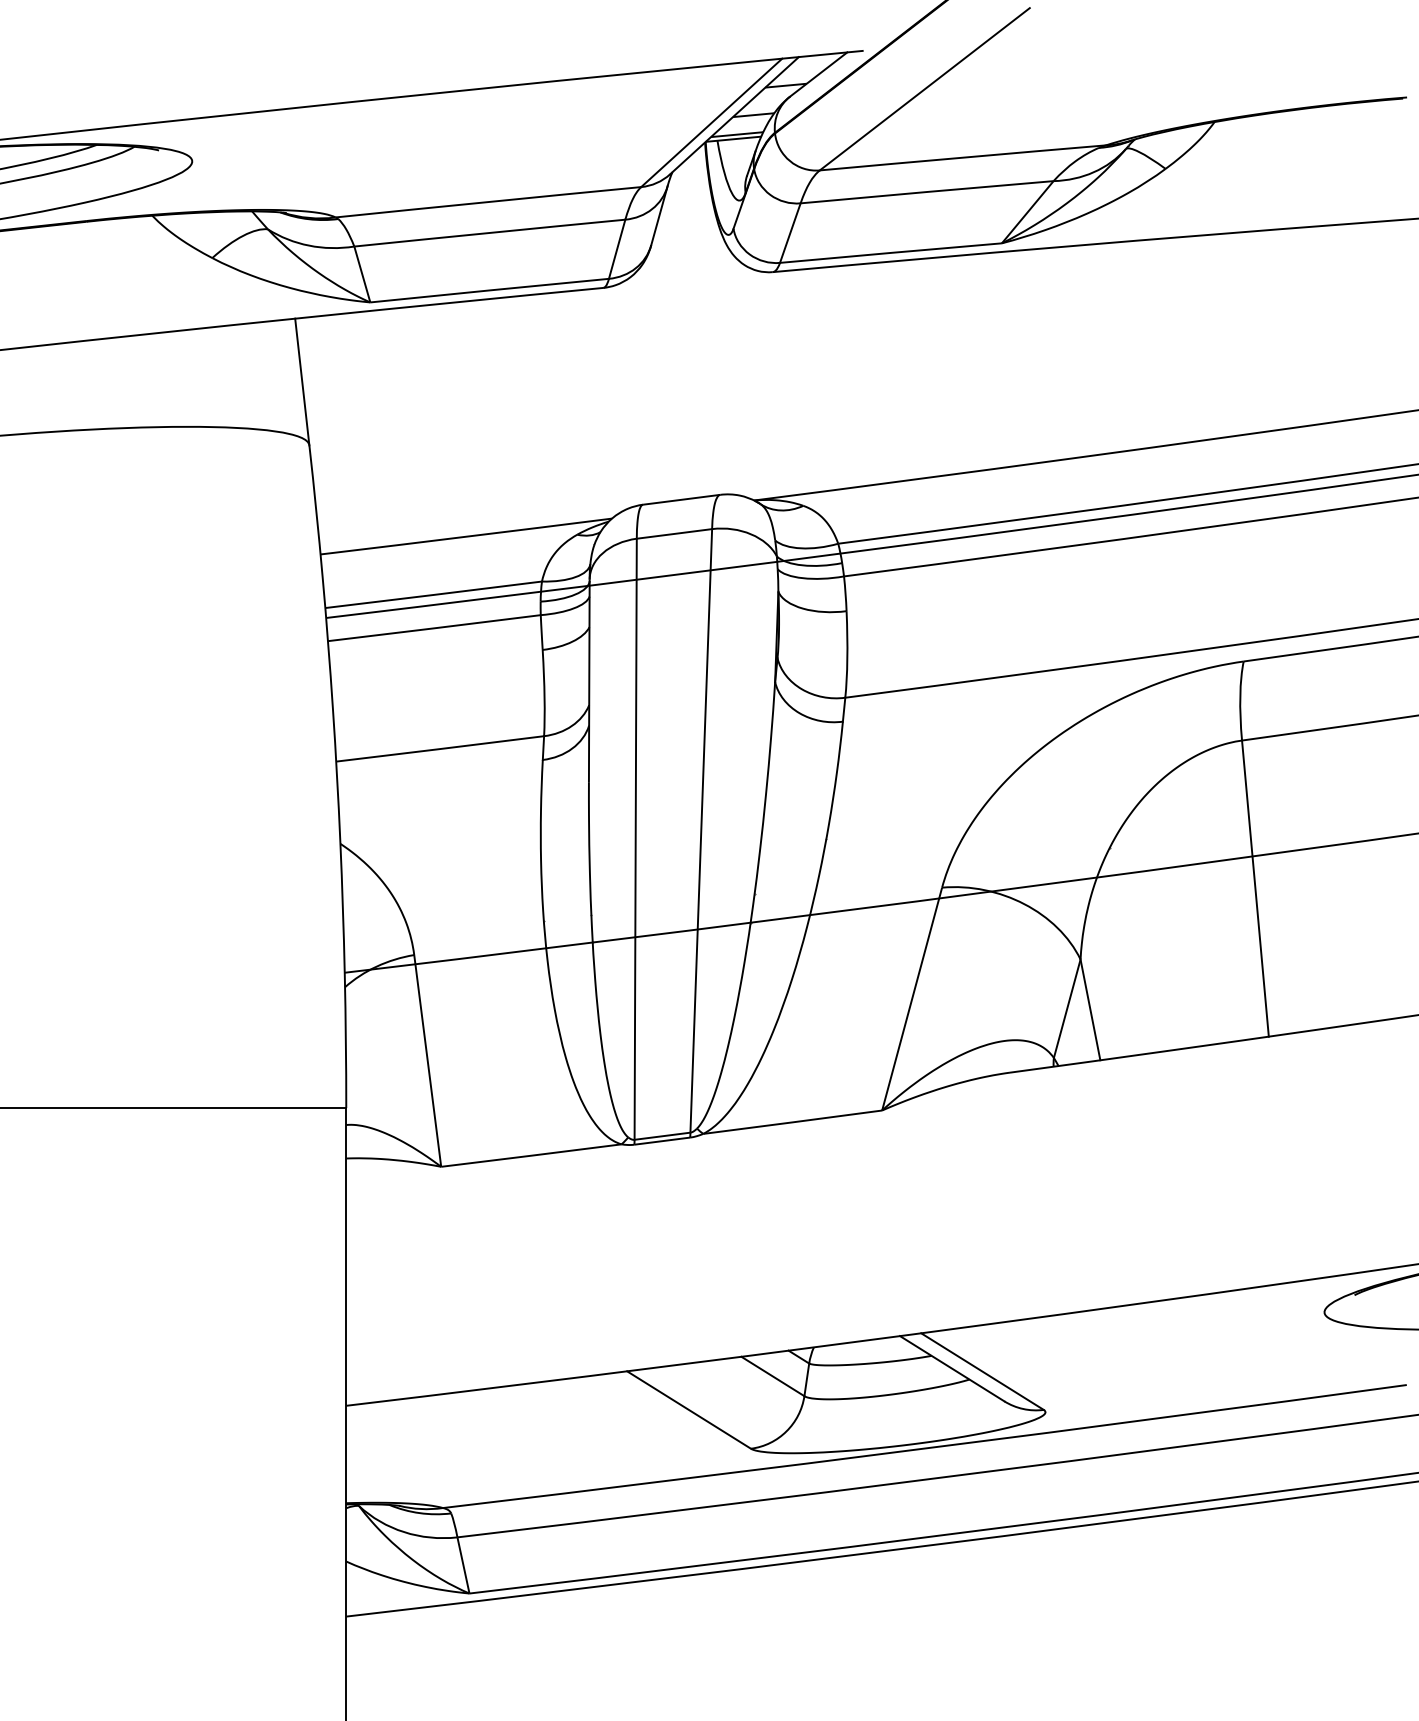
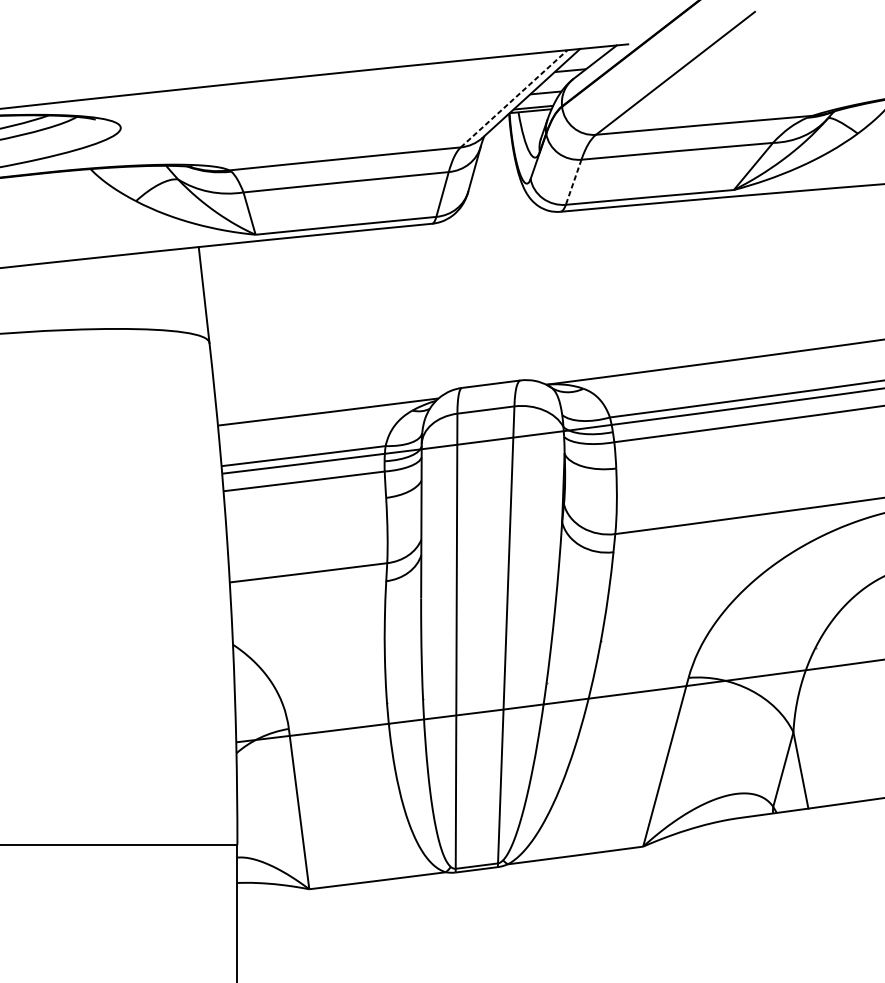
line: (712, 122) -> (514, 98), solid -> dashed
line: (790, 233) -> (573, 182), solid -> dashed

